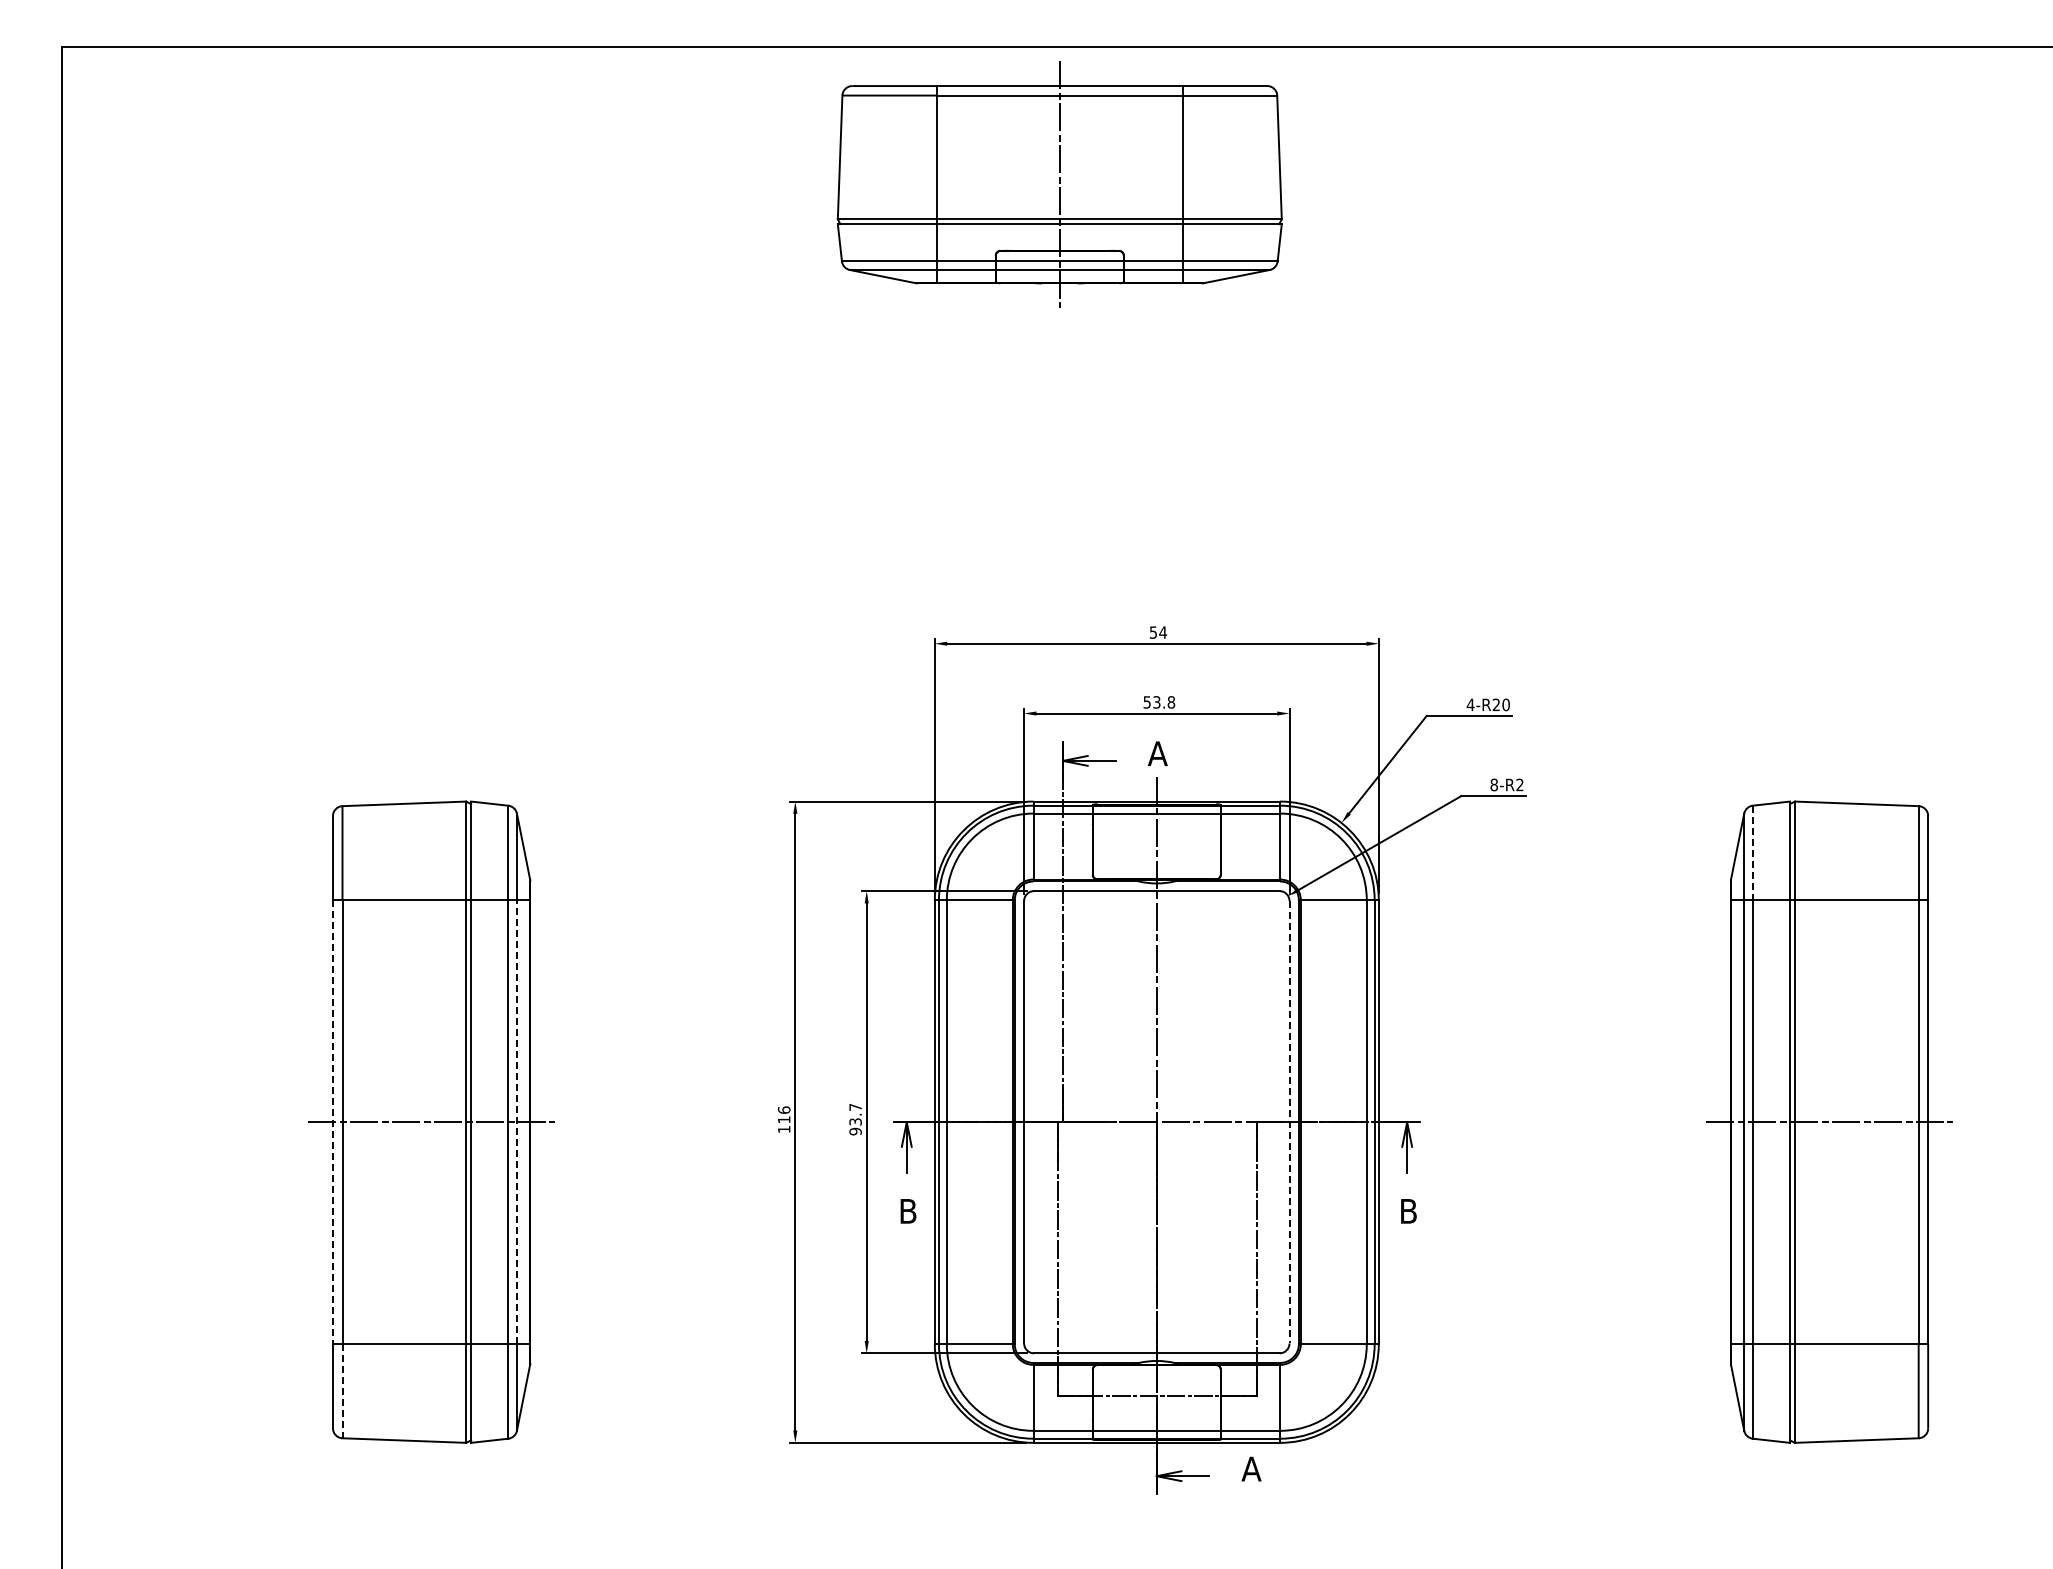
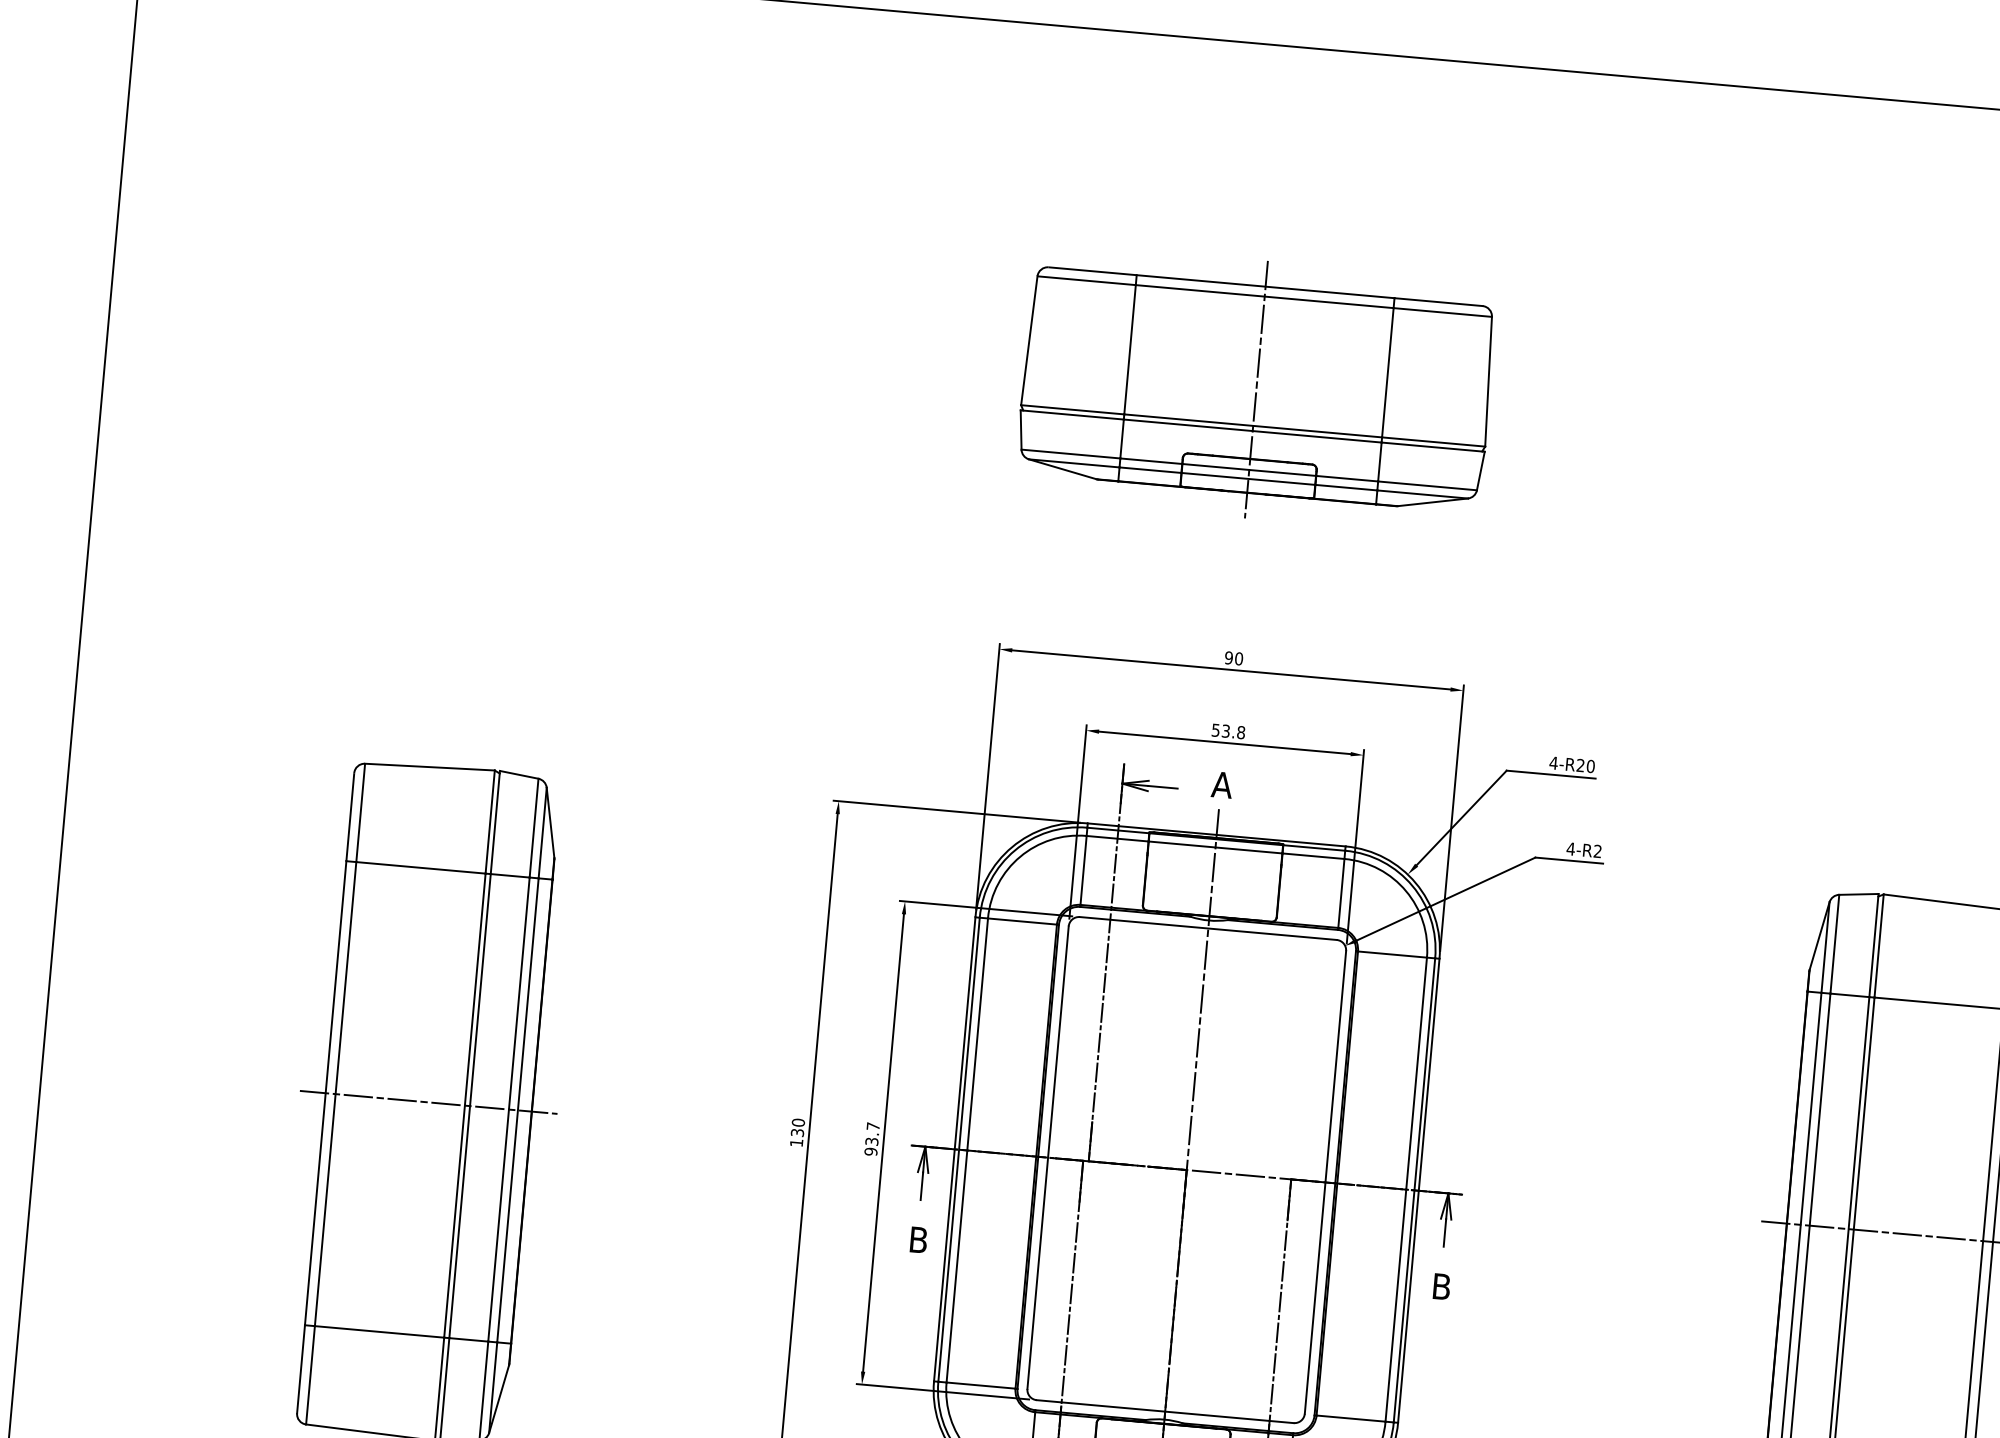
part: (1059, 184) -> (1256, 389), moved
text: (1158, 632) -> (1234, 658), 54 -> 90
text: (1494, 784) -> (1571, 848), 8-R2 -> 4-R2
line: (1752, 853) -> (1834, 944), dashed -> solid
text: (783, 1114) -> (797, 1127), 116 -> 130
line: (333, 1122) -> (326, 1093), dashed -> solid
line: (516, 1122) -> (517, 1110), dashed -> solid
line: (1289, 1122) -> (1325, 1182), dashed -> solid
line: (342, 1391) -> (310, 1375), dashed -> solid

